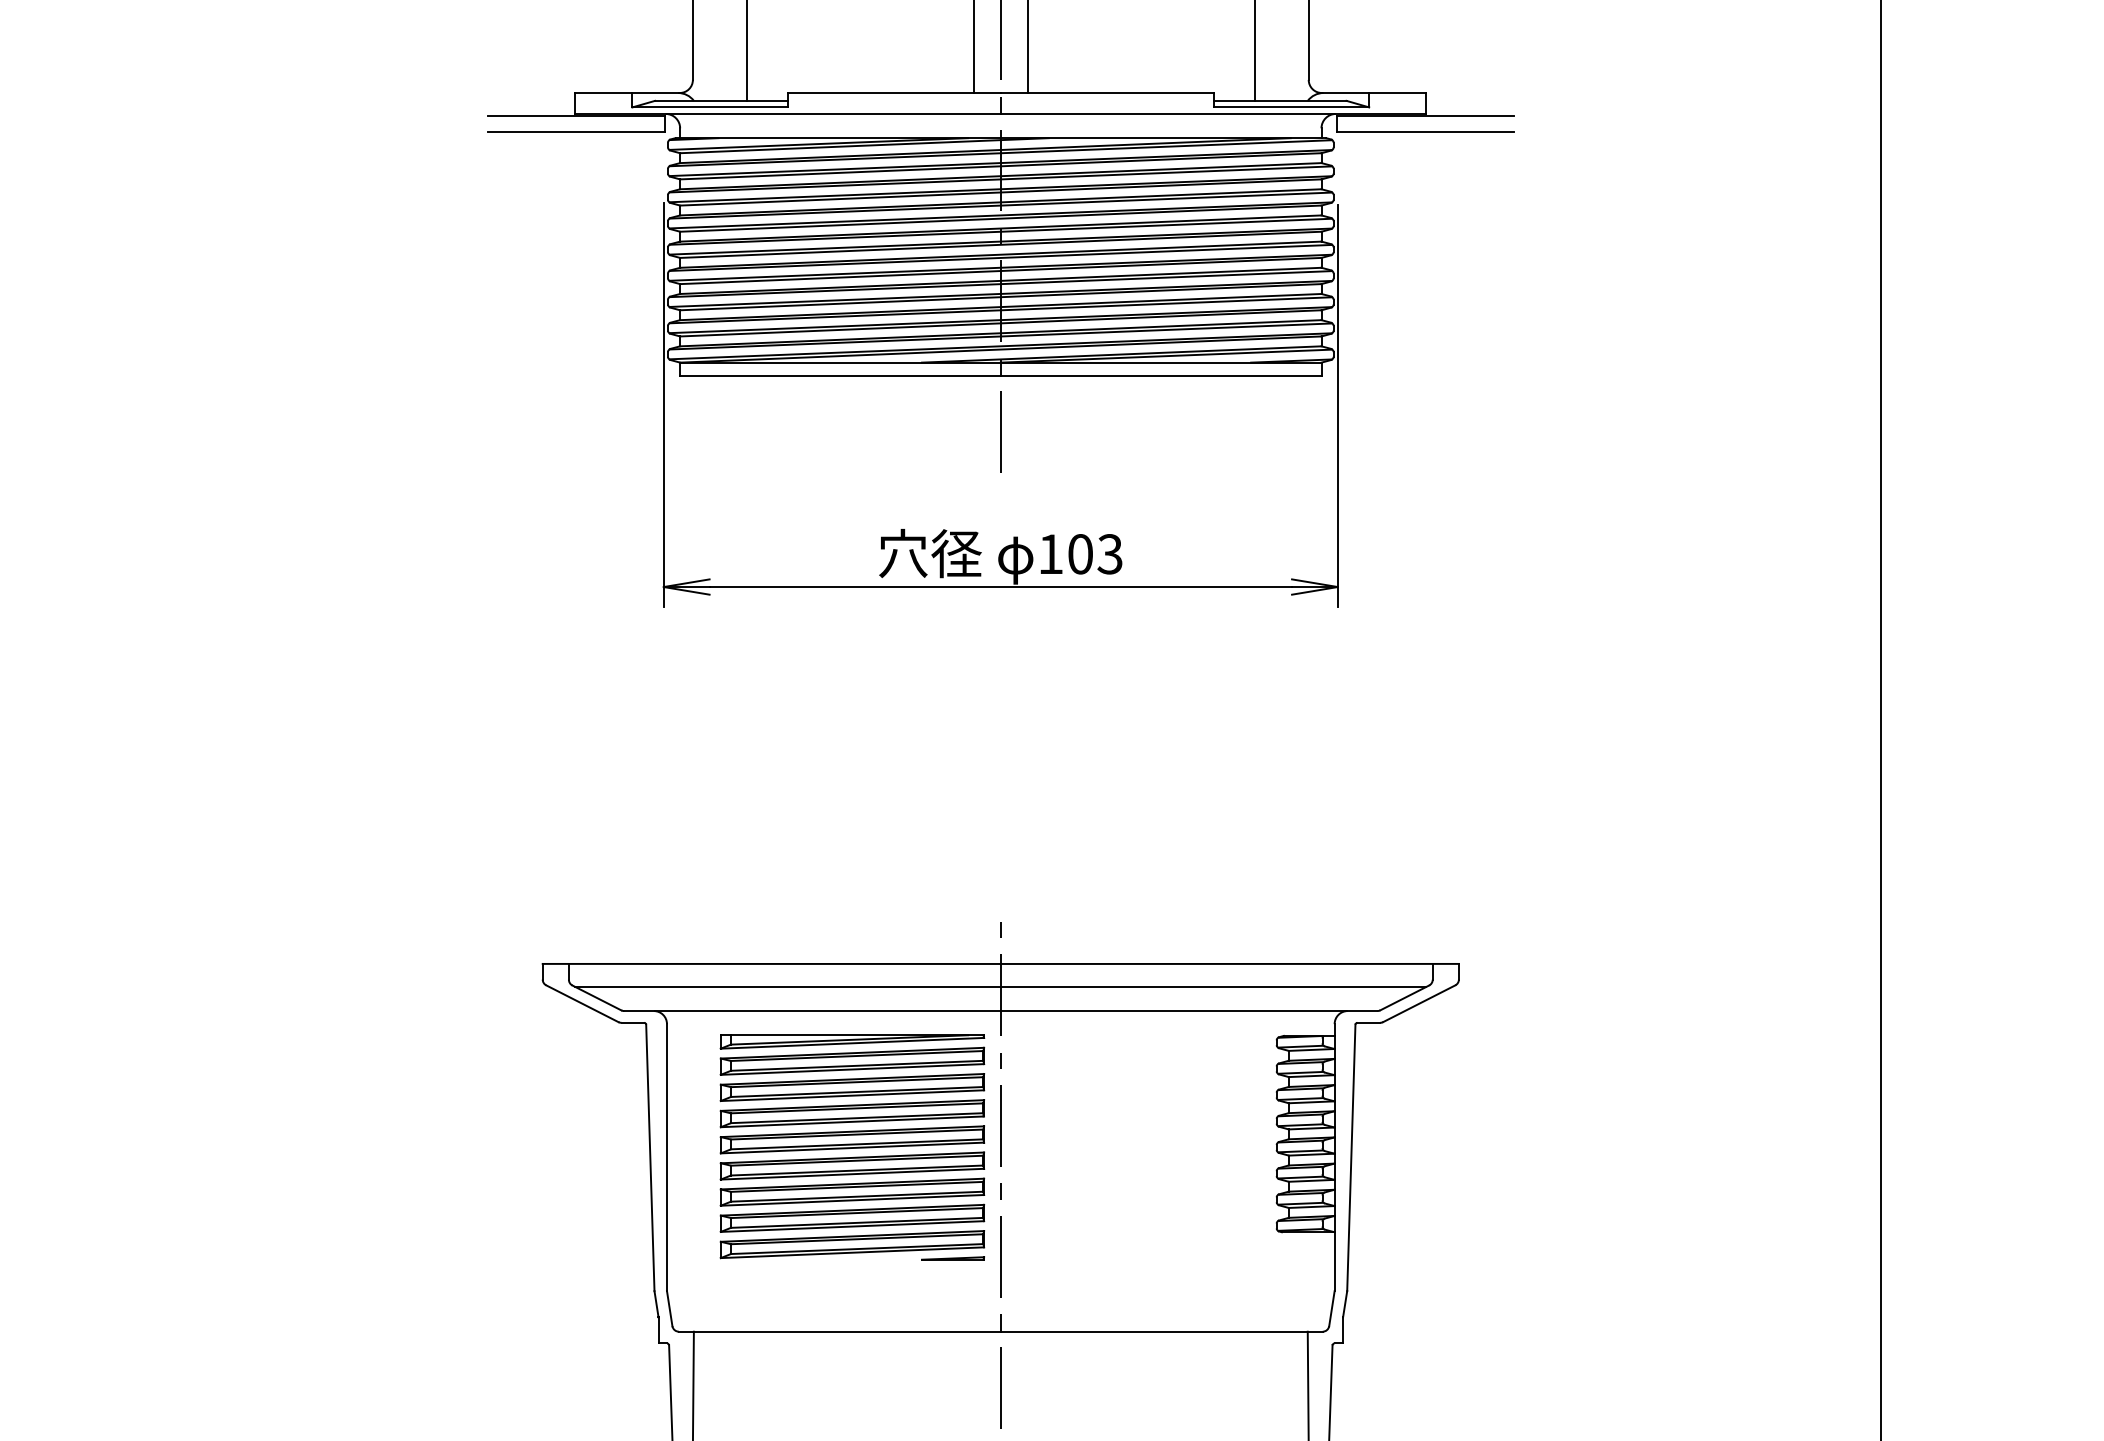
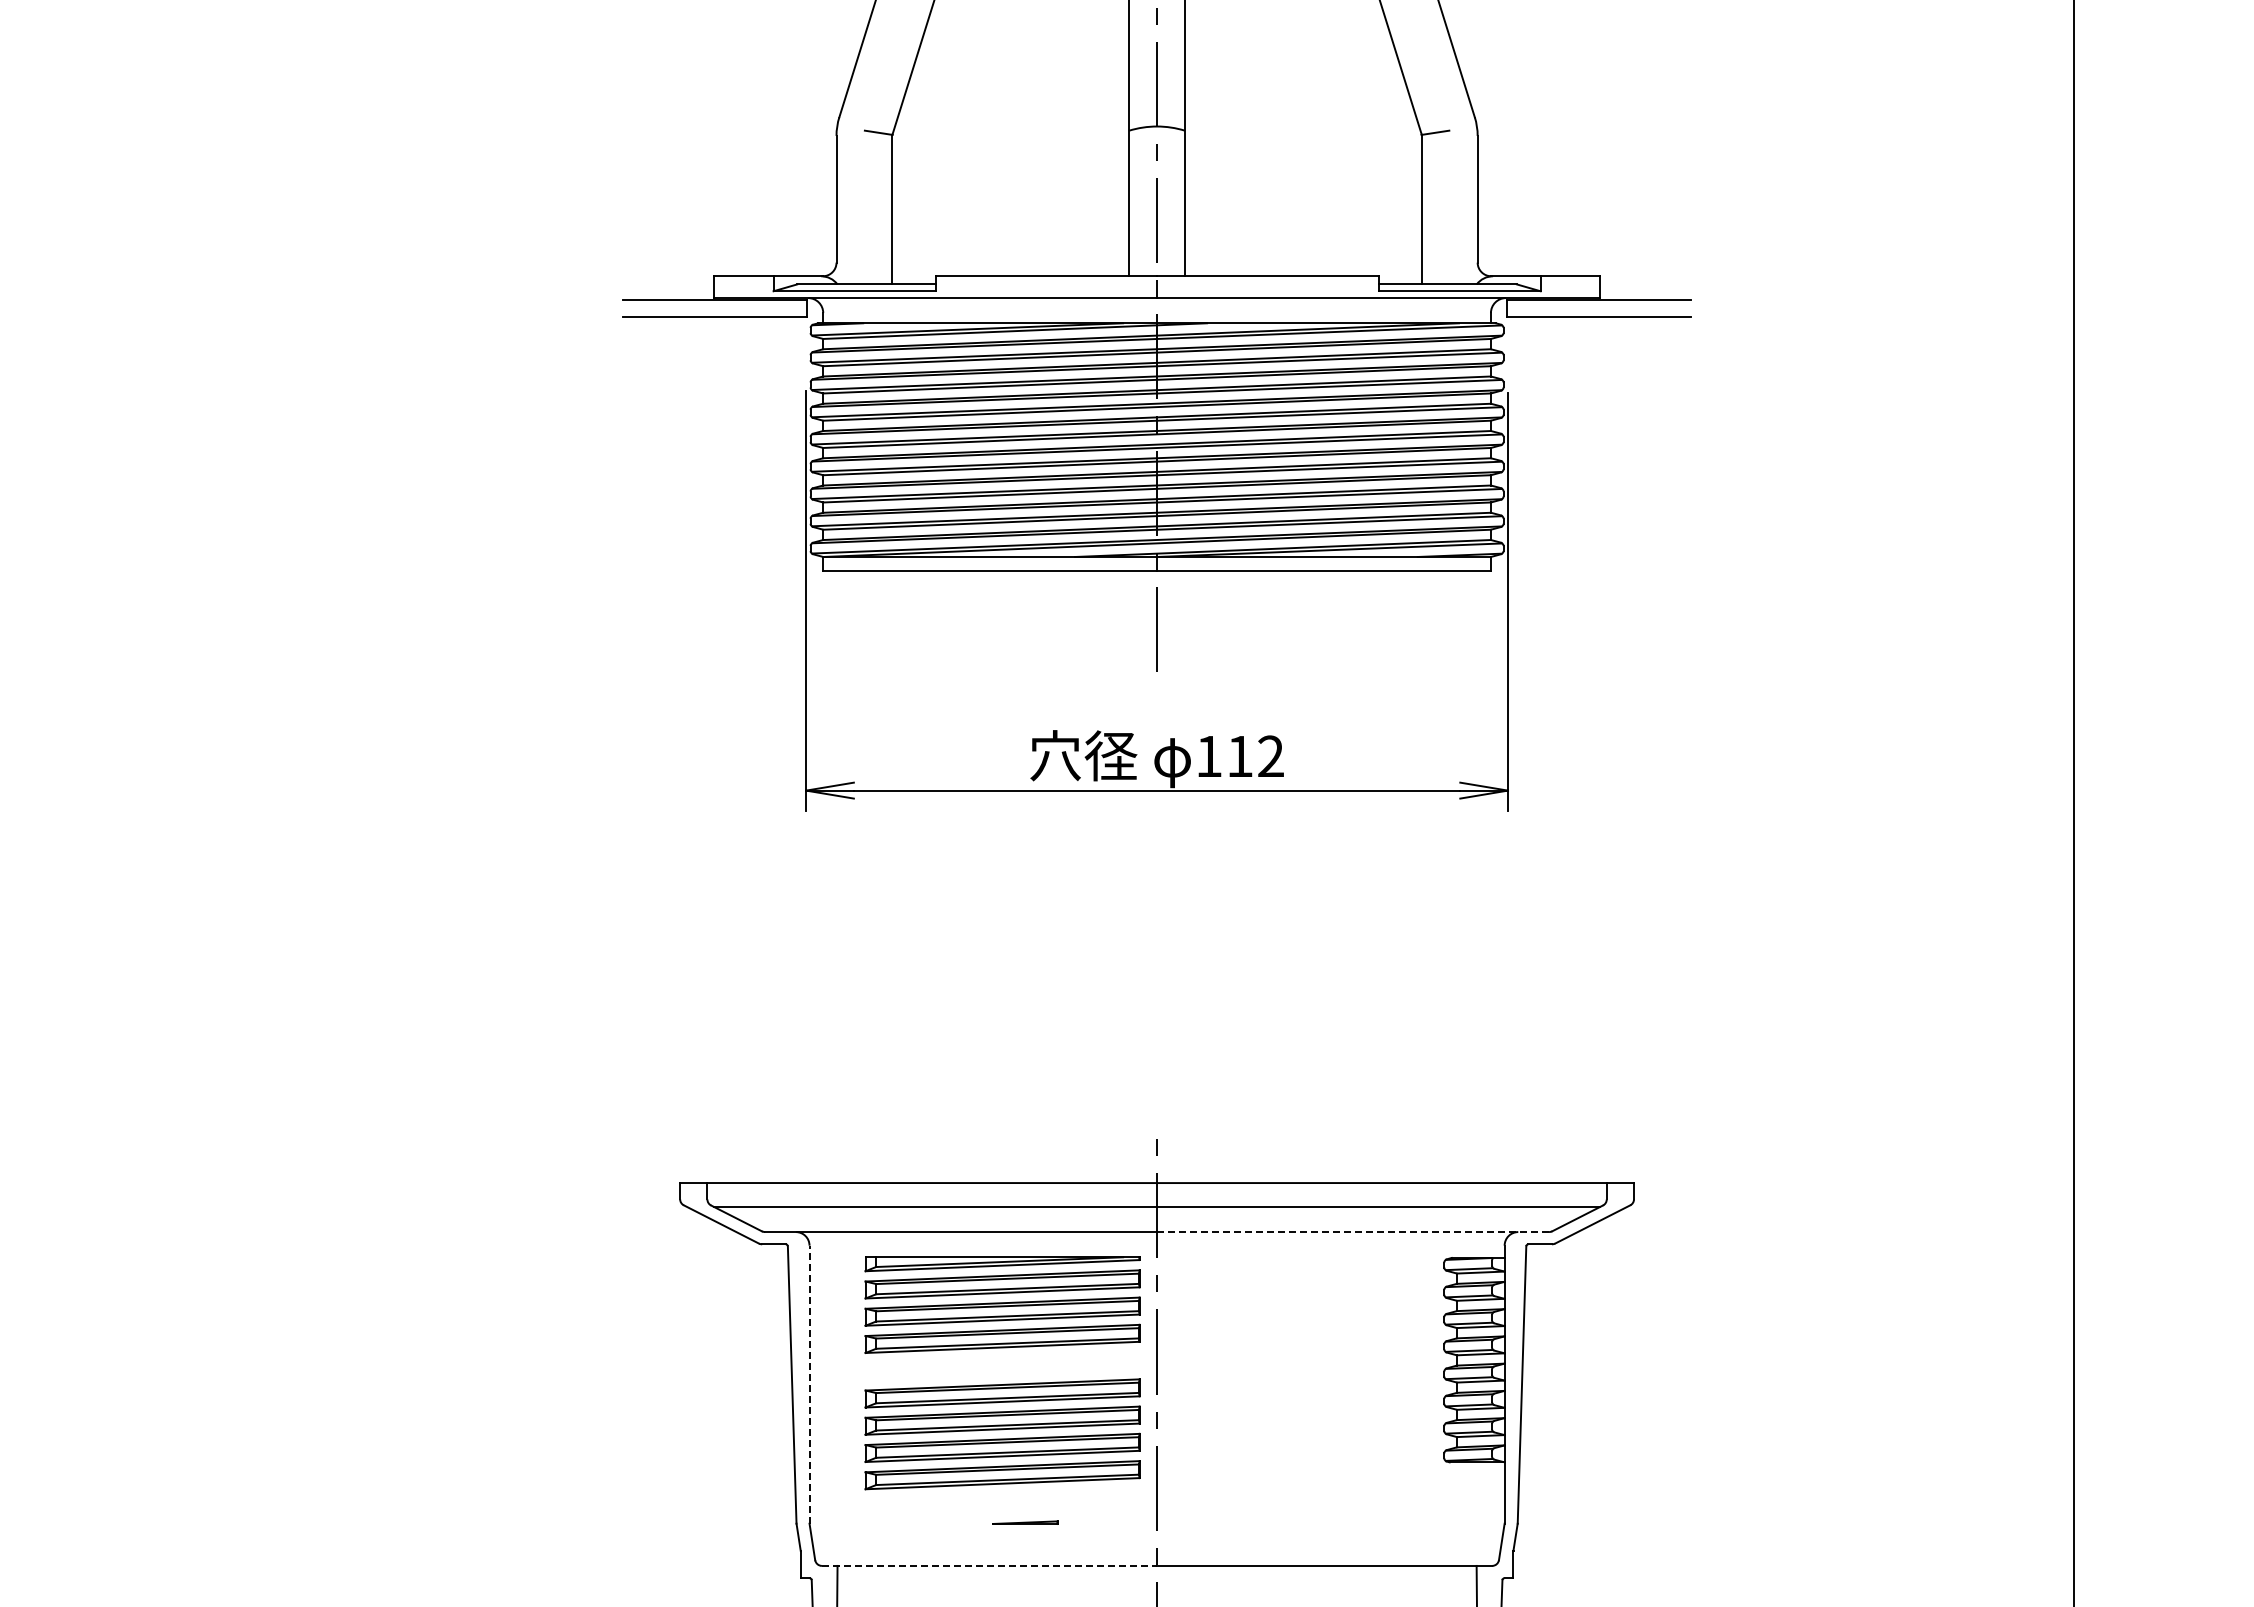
text: (1095, 554) -> (1255, 756), 103 -> 112
line: (1189, 1011) -> (1353, 1232), solid -> dashed
part: (852, 1140) -> (1002, 1366), removed
line: (666, 1157) -> (809, 1384), solid -> dashed
line: (953, 1258) -> (1025, 1522), moved
line: (839, 1331) -> (989, 1565), solid -> dashed

